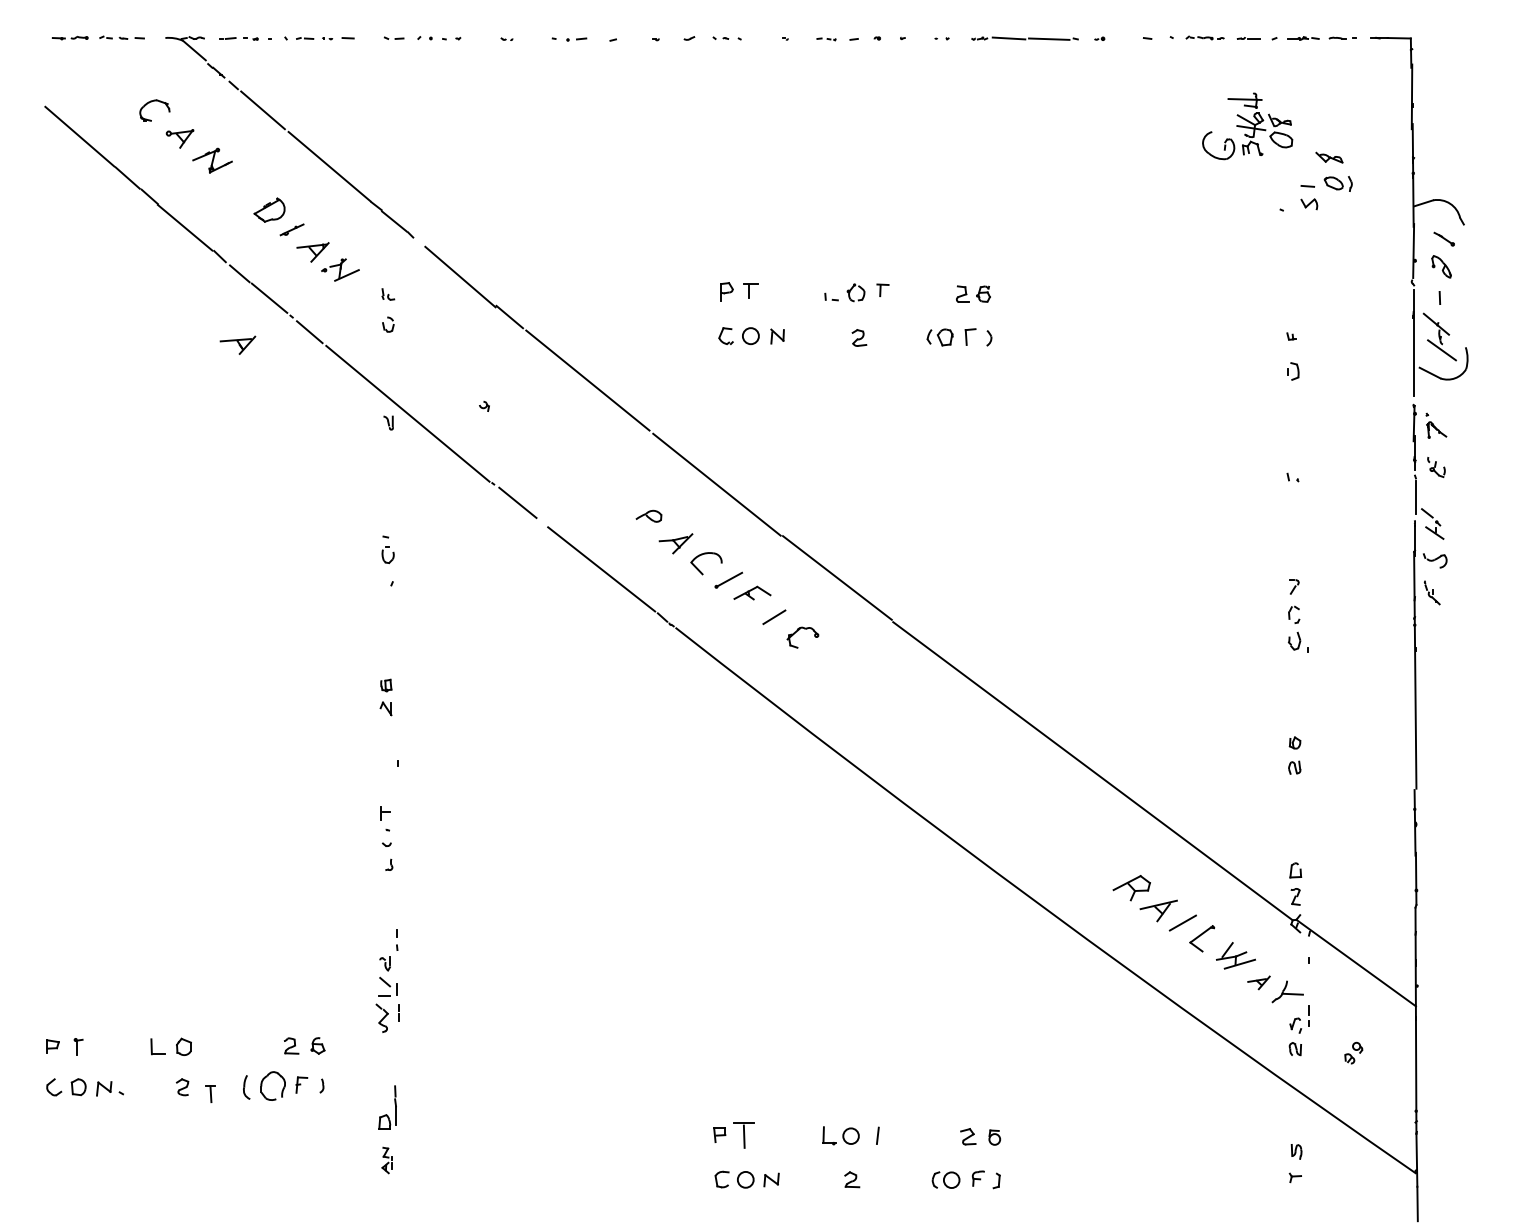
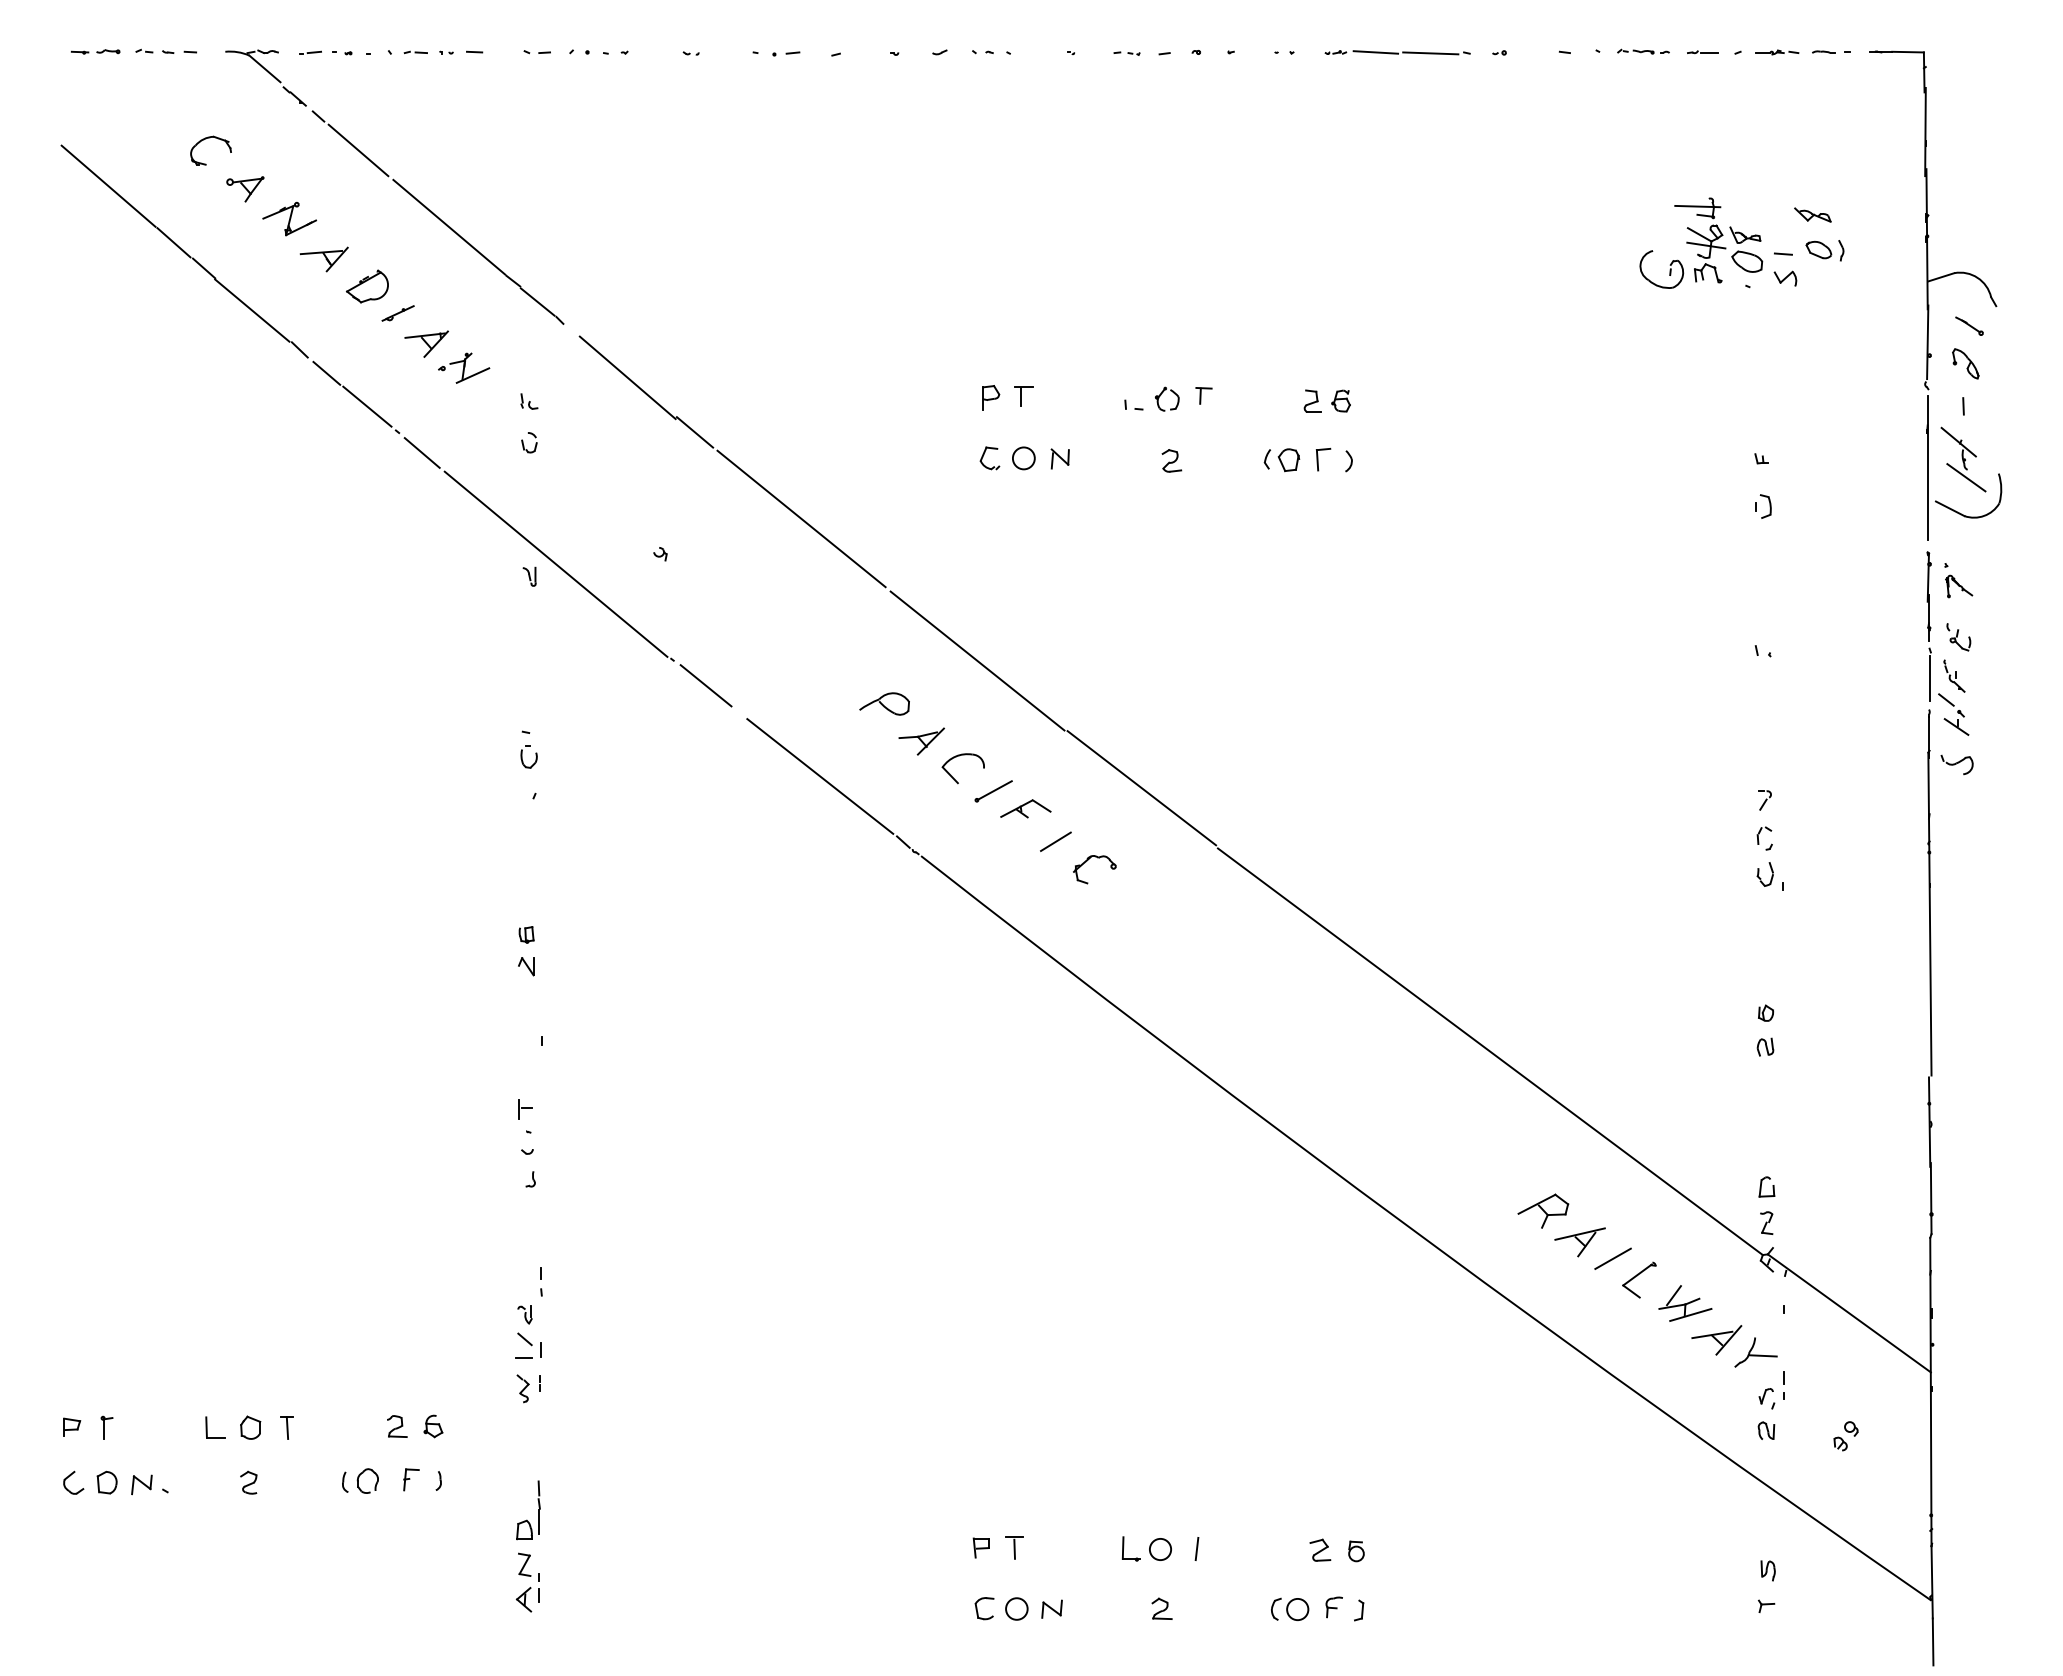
part: (1247, 126) -> (1701, 243), moved
part: (237, 344) -> (323, 258), moved
part: (648, 516) -> (884, 704), size x1.43
part: (1432, 592) -> (1954, 675), moved
part: (1258, 982) -> (1716, 1339), size x1.67
part: (387, 1018) -> (528, 1388), size x0.71
part: (264, 1085) -> (360, 1480), size x0.62
part: (210, 1093) -> (286, 1427), moved
part: (743, 1134) -> (1013, 1547), size x0.62
part: (387, 1160) -> (528, 1582), size x1.67

